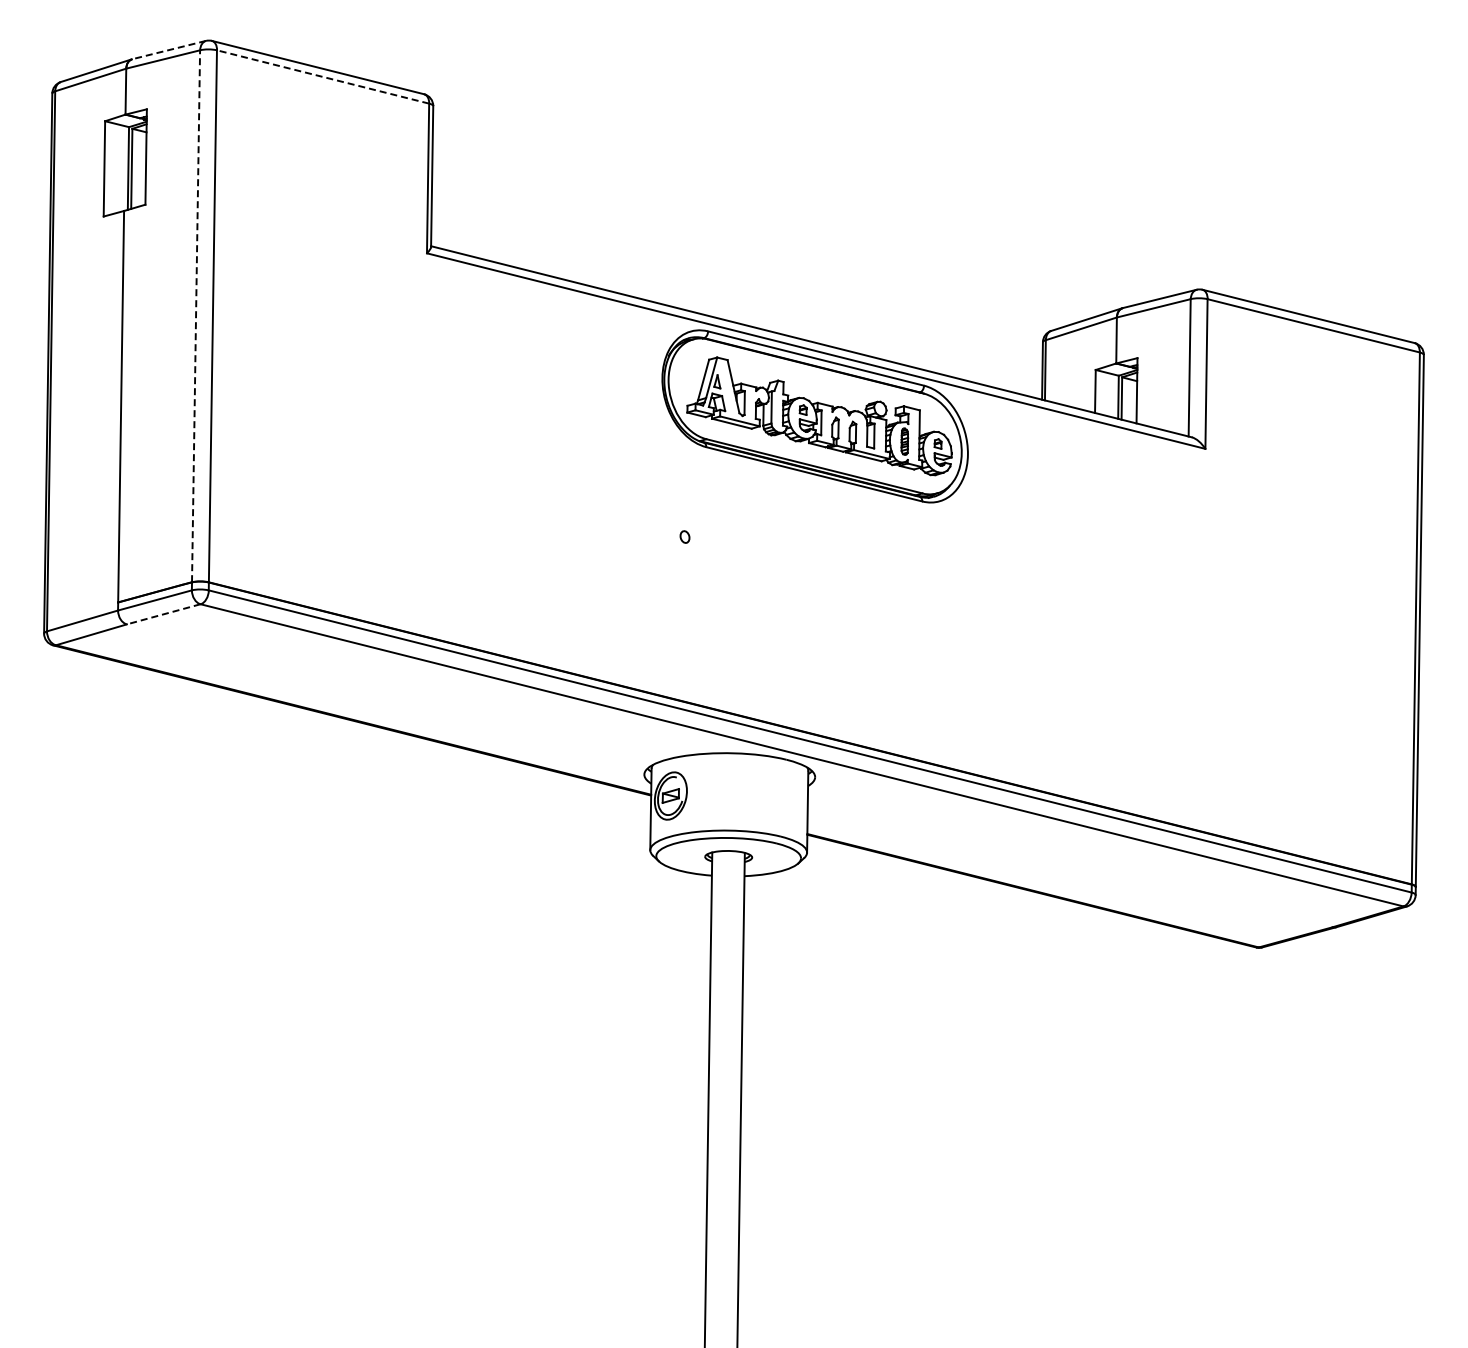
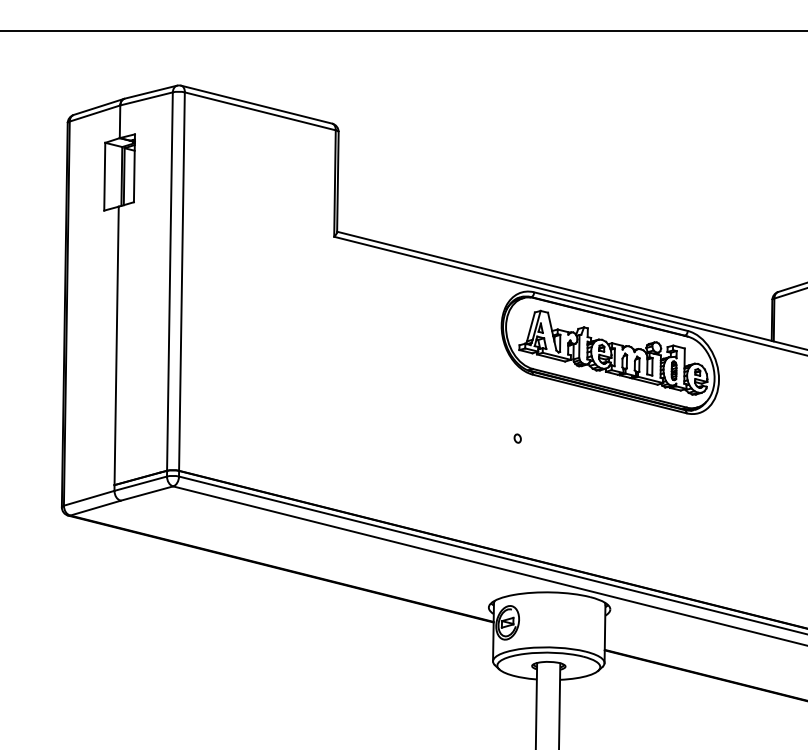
line: (168, 50) -> (150, 92), dashed -> solid
line: (322, 76) -> (259, 111), dashed -> solid
line: (196, 316) -> (170, 281), dashed -> solid
line: (163, 614) -> (146, 493), dashed -> solid

